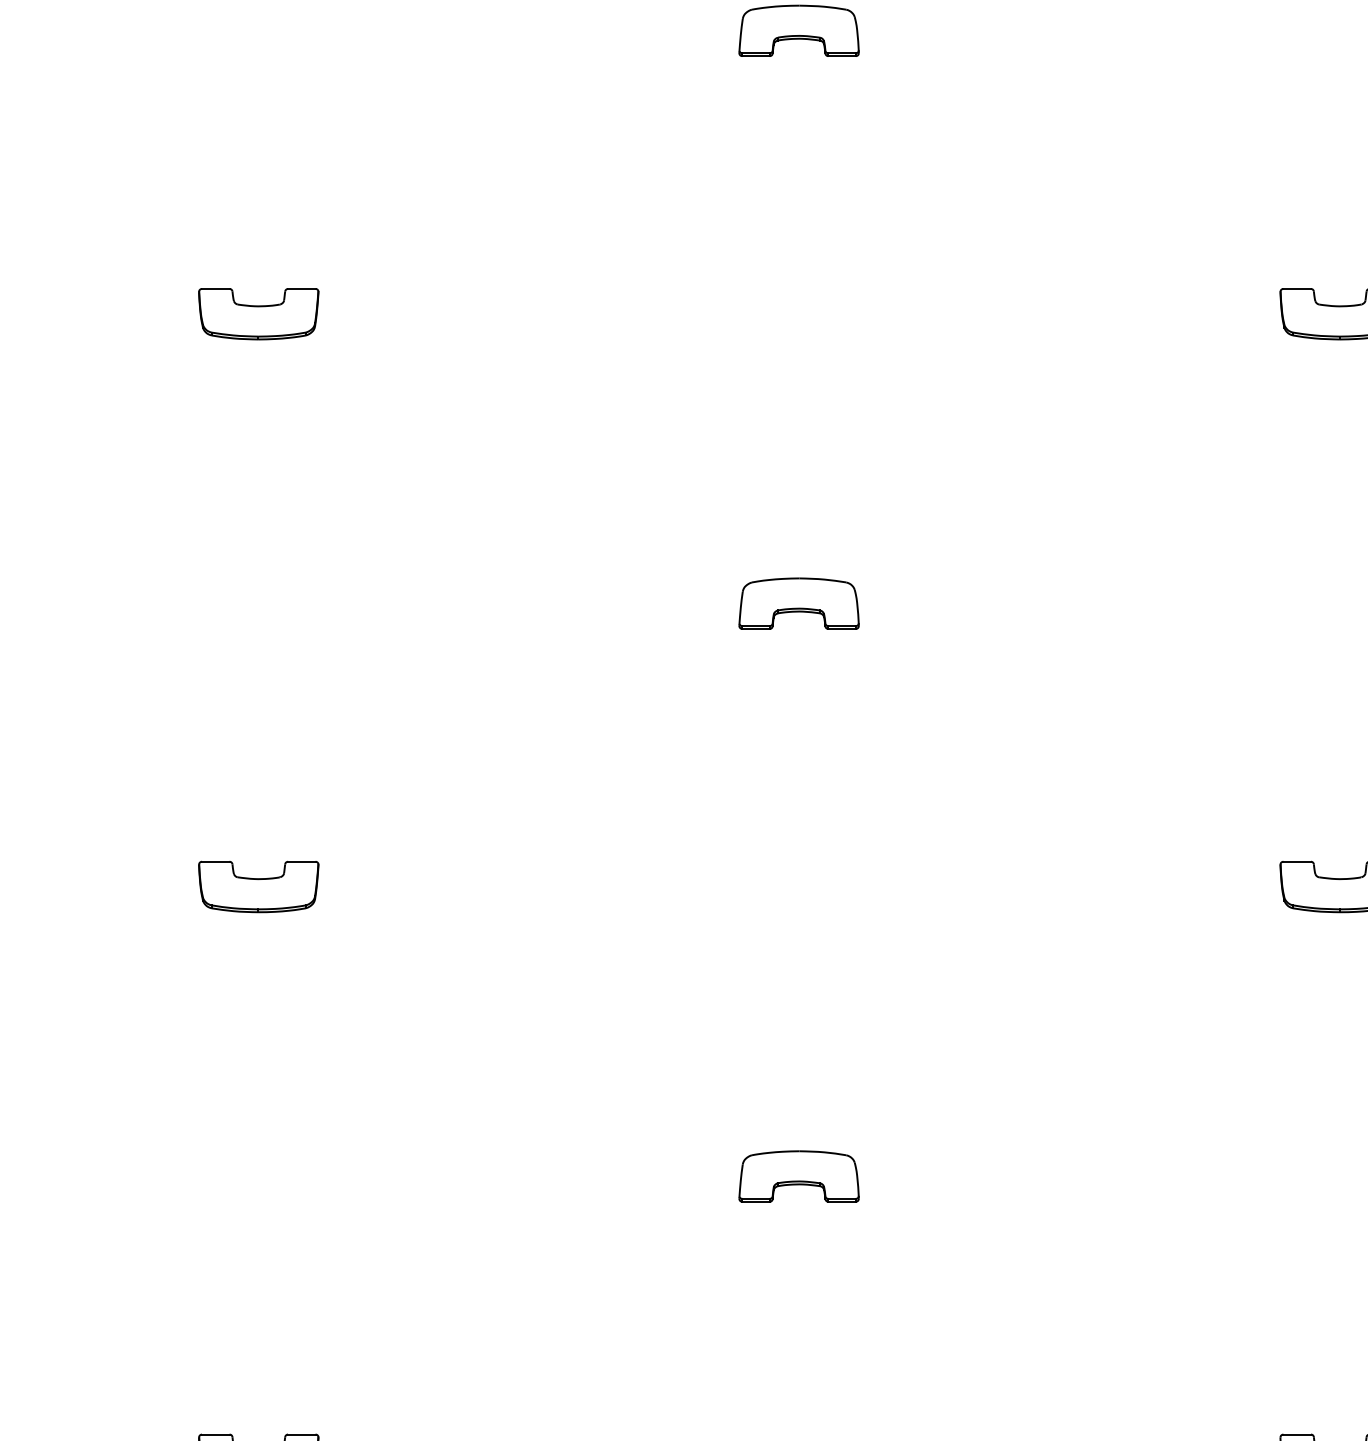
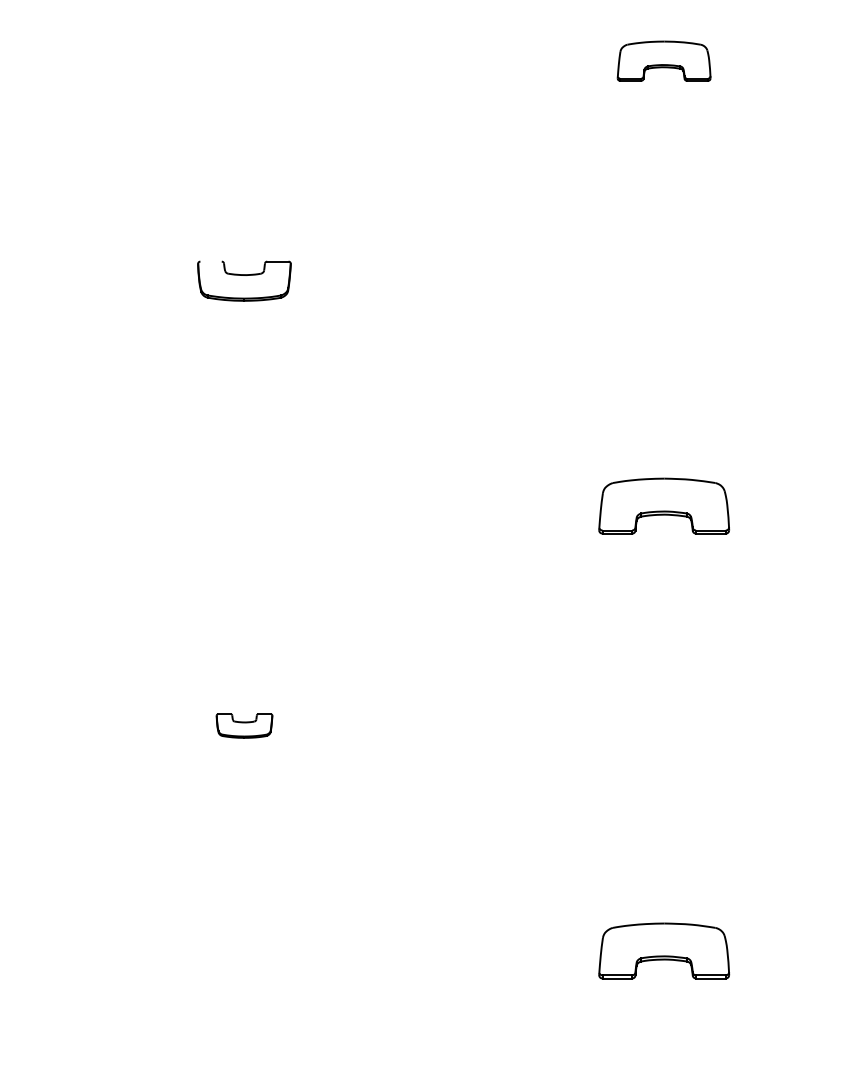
line: (215, 288) -> (210, 261), removed
part: (798, 603) -> (663, 505), size x1.4
part: (258, 886) -> (244, 725), size x0.6
part: (798, 1176) -> (663, 950), size x1.4

